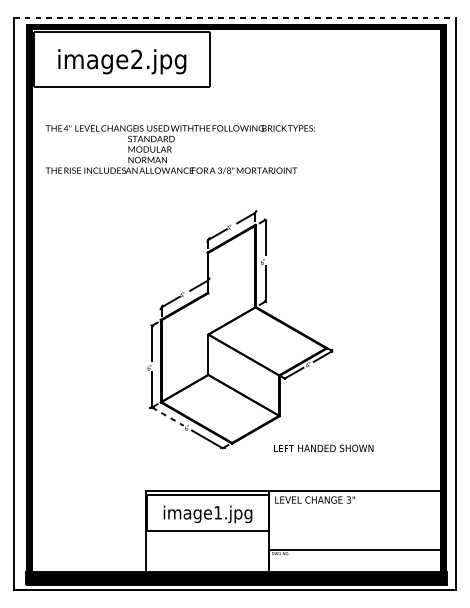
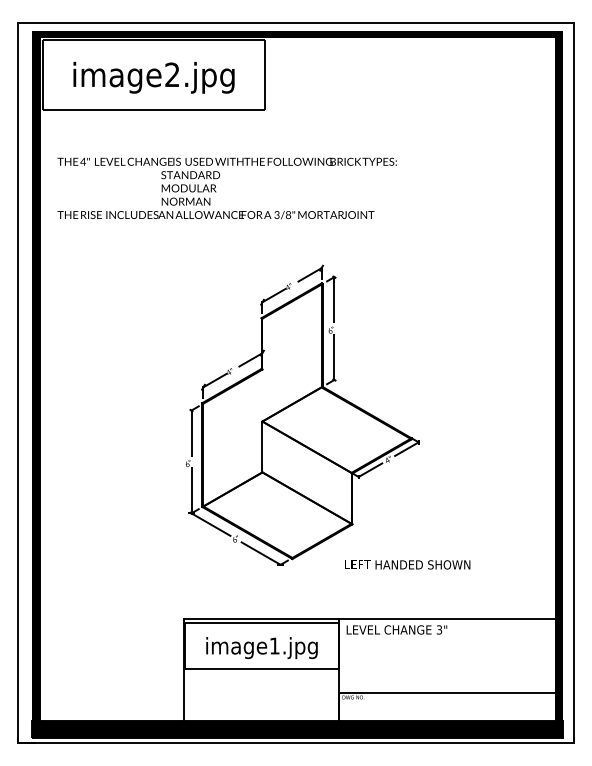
line: (235, 17) -> (296, 22), dashed -> solid
line: (167, 416) -> (211, 524), dashed -> solid

